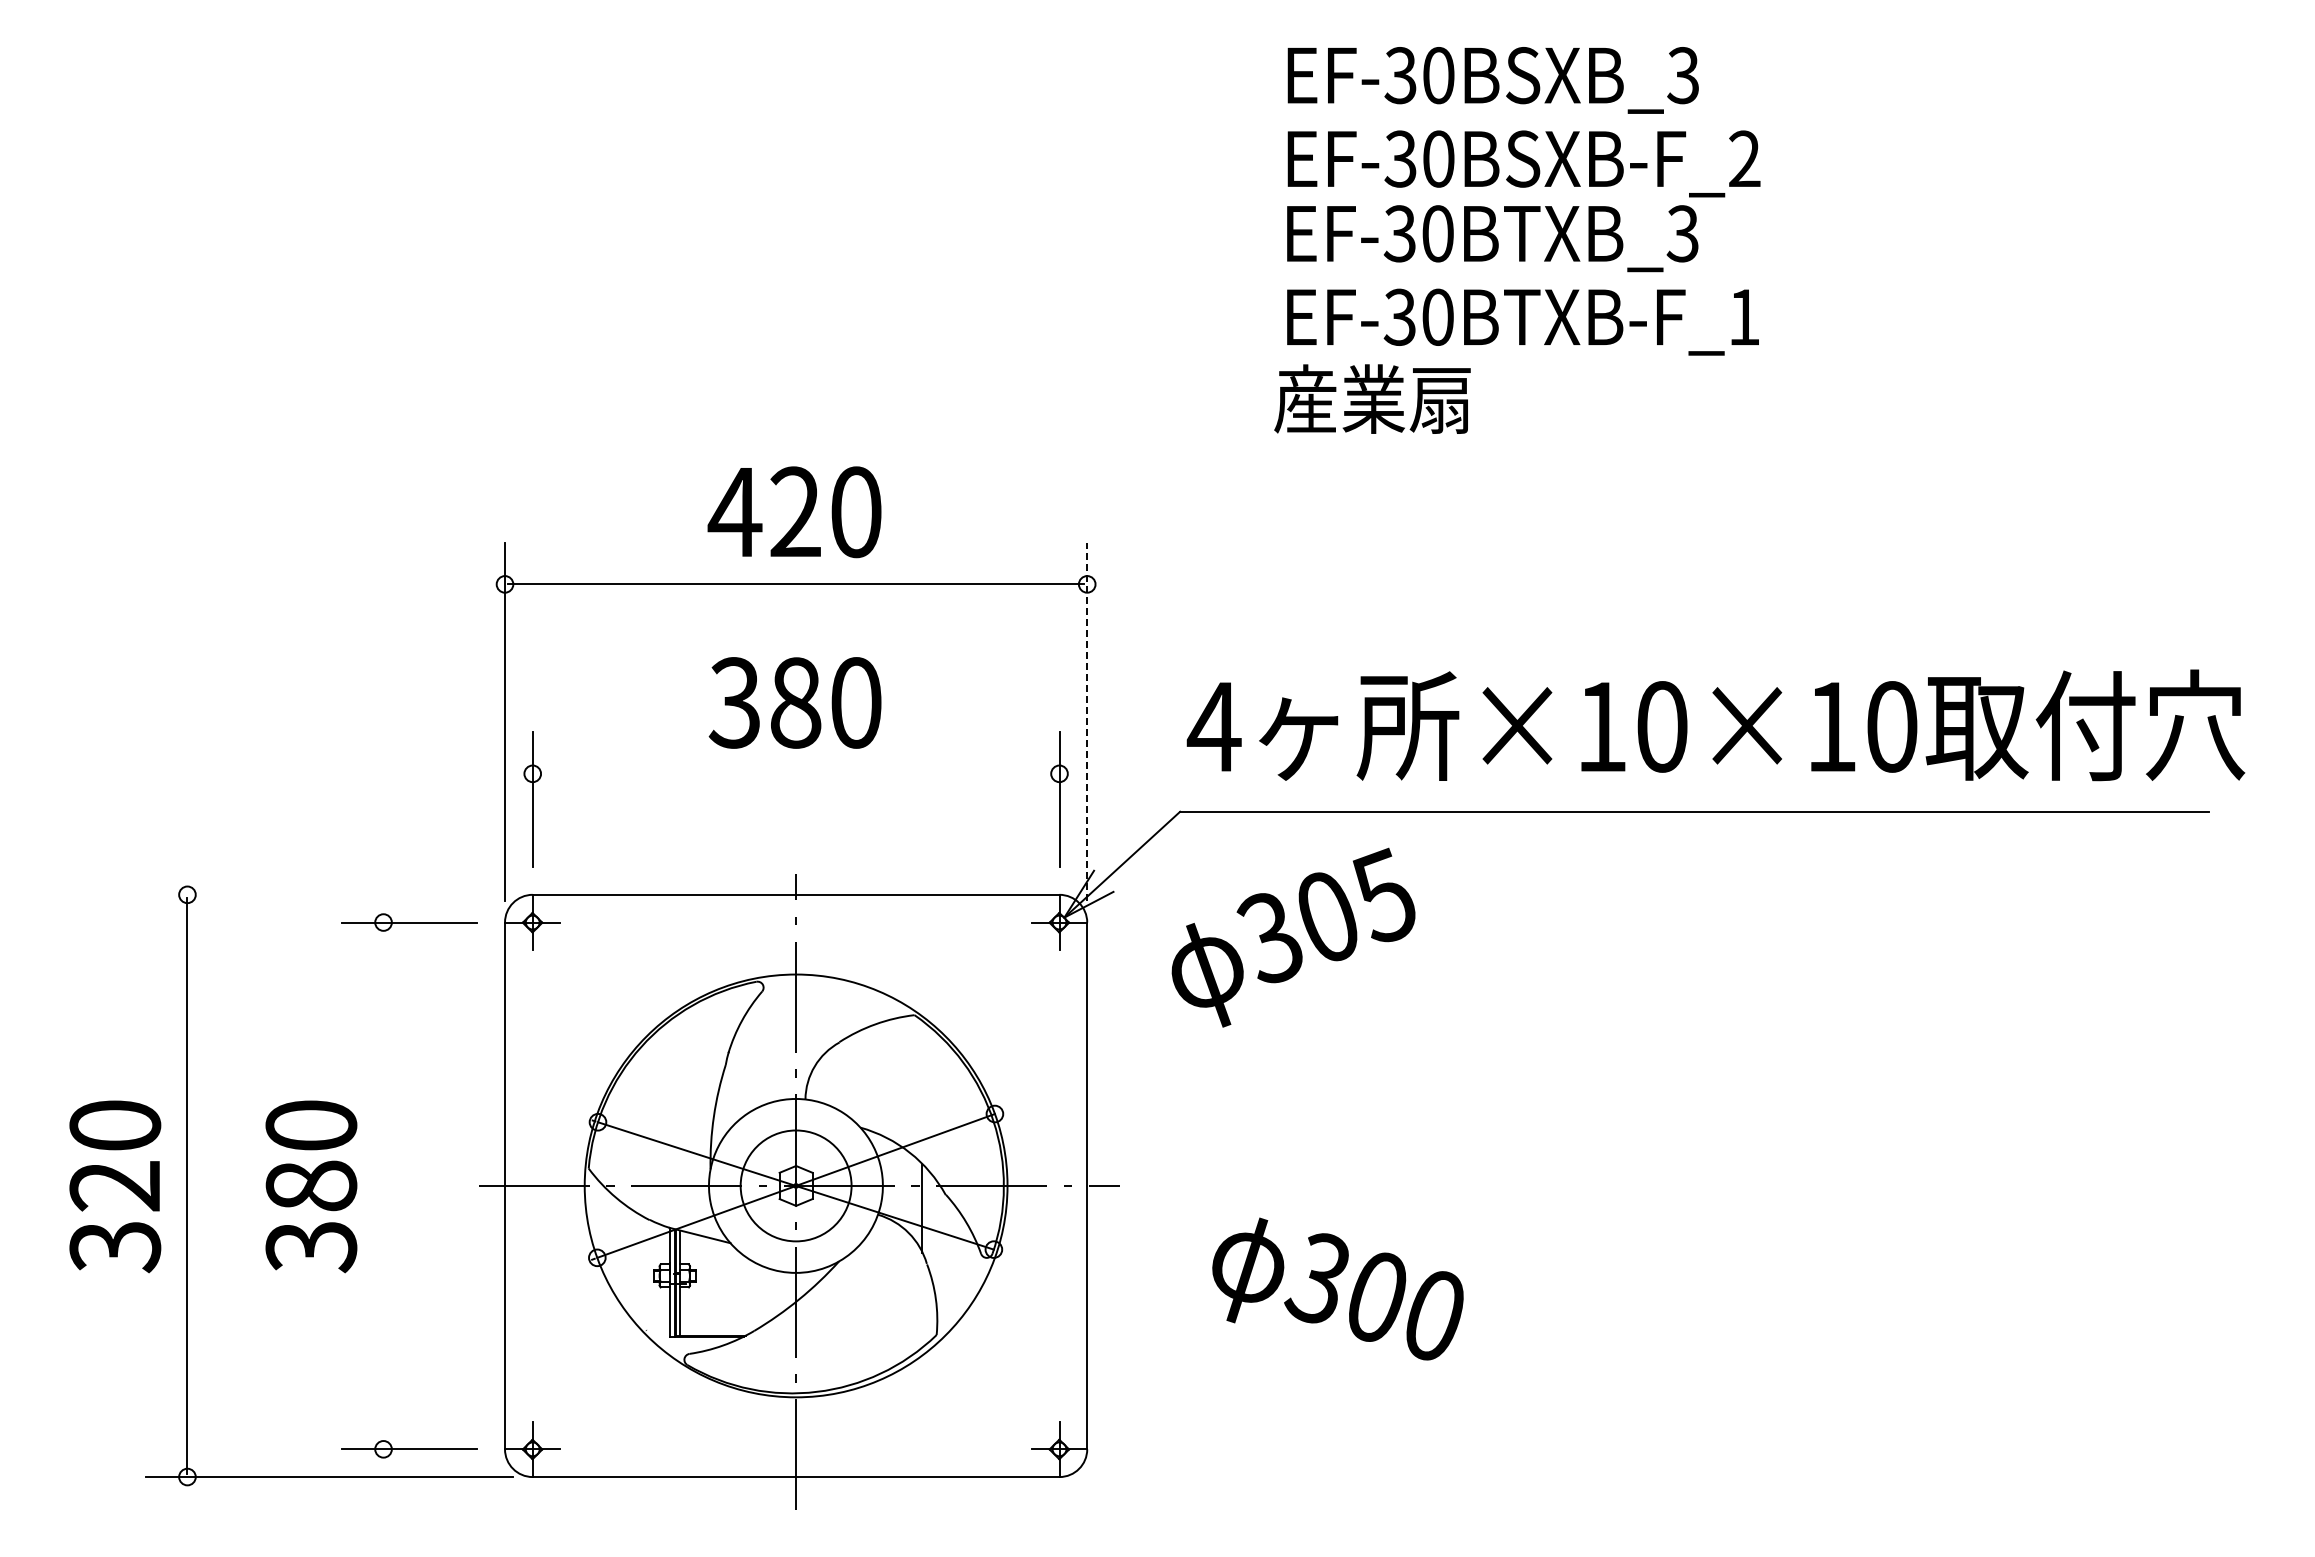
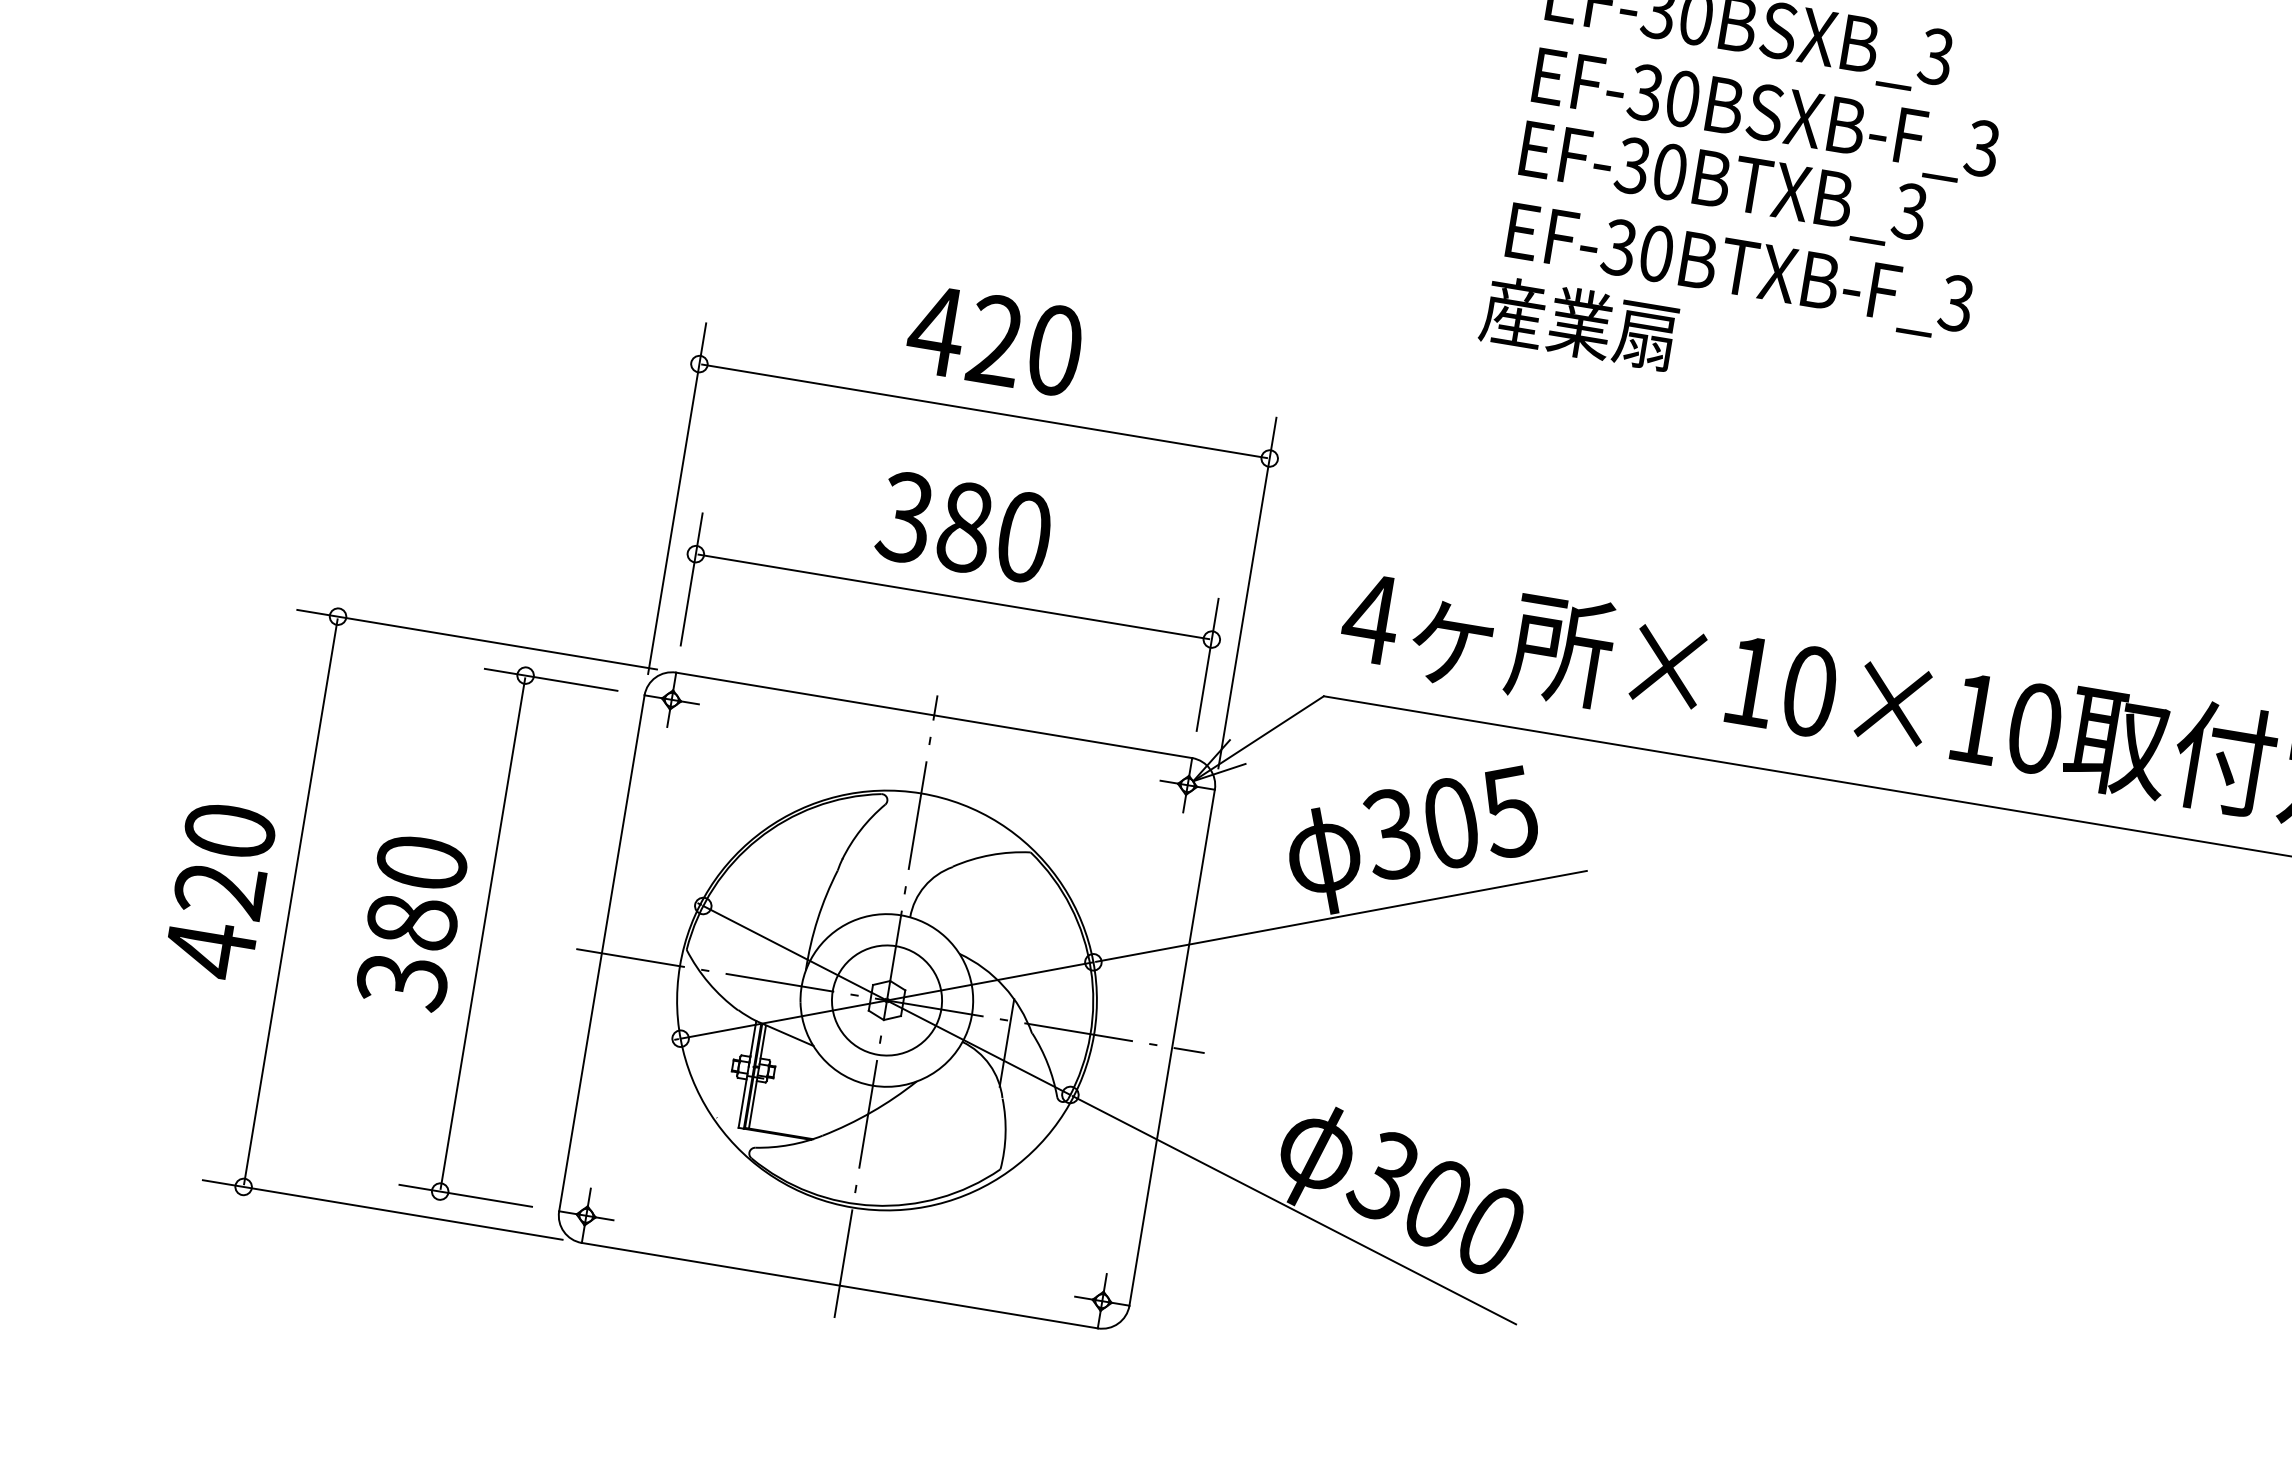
text: (1744, 158) -> (1982, 147), EF-30BSXB-F_2 -> EF-30BSXB-F_3
text: (1743, 316) -> (1955, 302), EF-30BTXB-F_1 -> EF-30BTXB-F_3
line: (1087, 721) -> (1247, 592), dashed -> solid
line: (795, 773) -> (953, 596), added
line: (329, 894) -> (477, 639), added
line: (1233, 1027) -> (1341, 916), added
line: (383, 1185) -> (482, 933), added
text: (115, 1246) -> (210, 949), 320 -> 420
line: (1235, 1327) -> (1294, 1210), added

